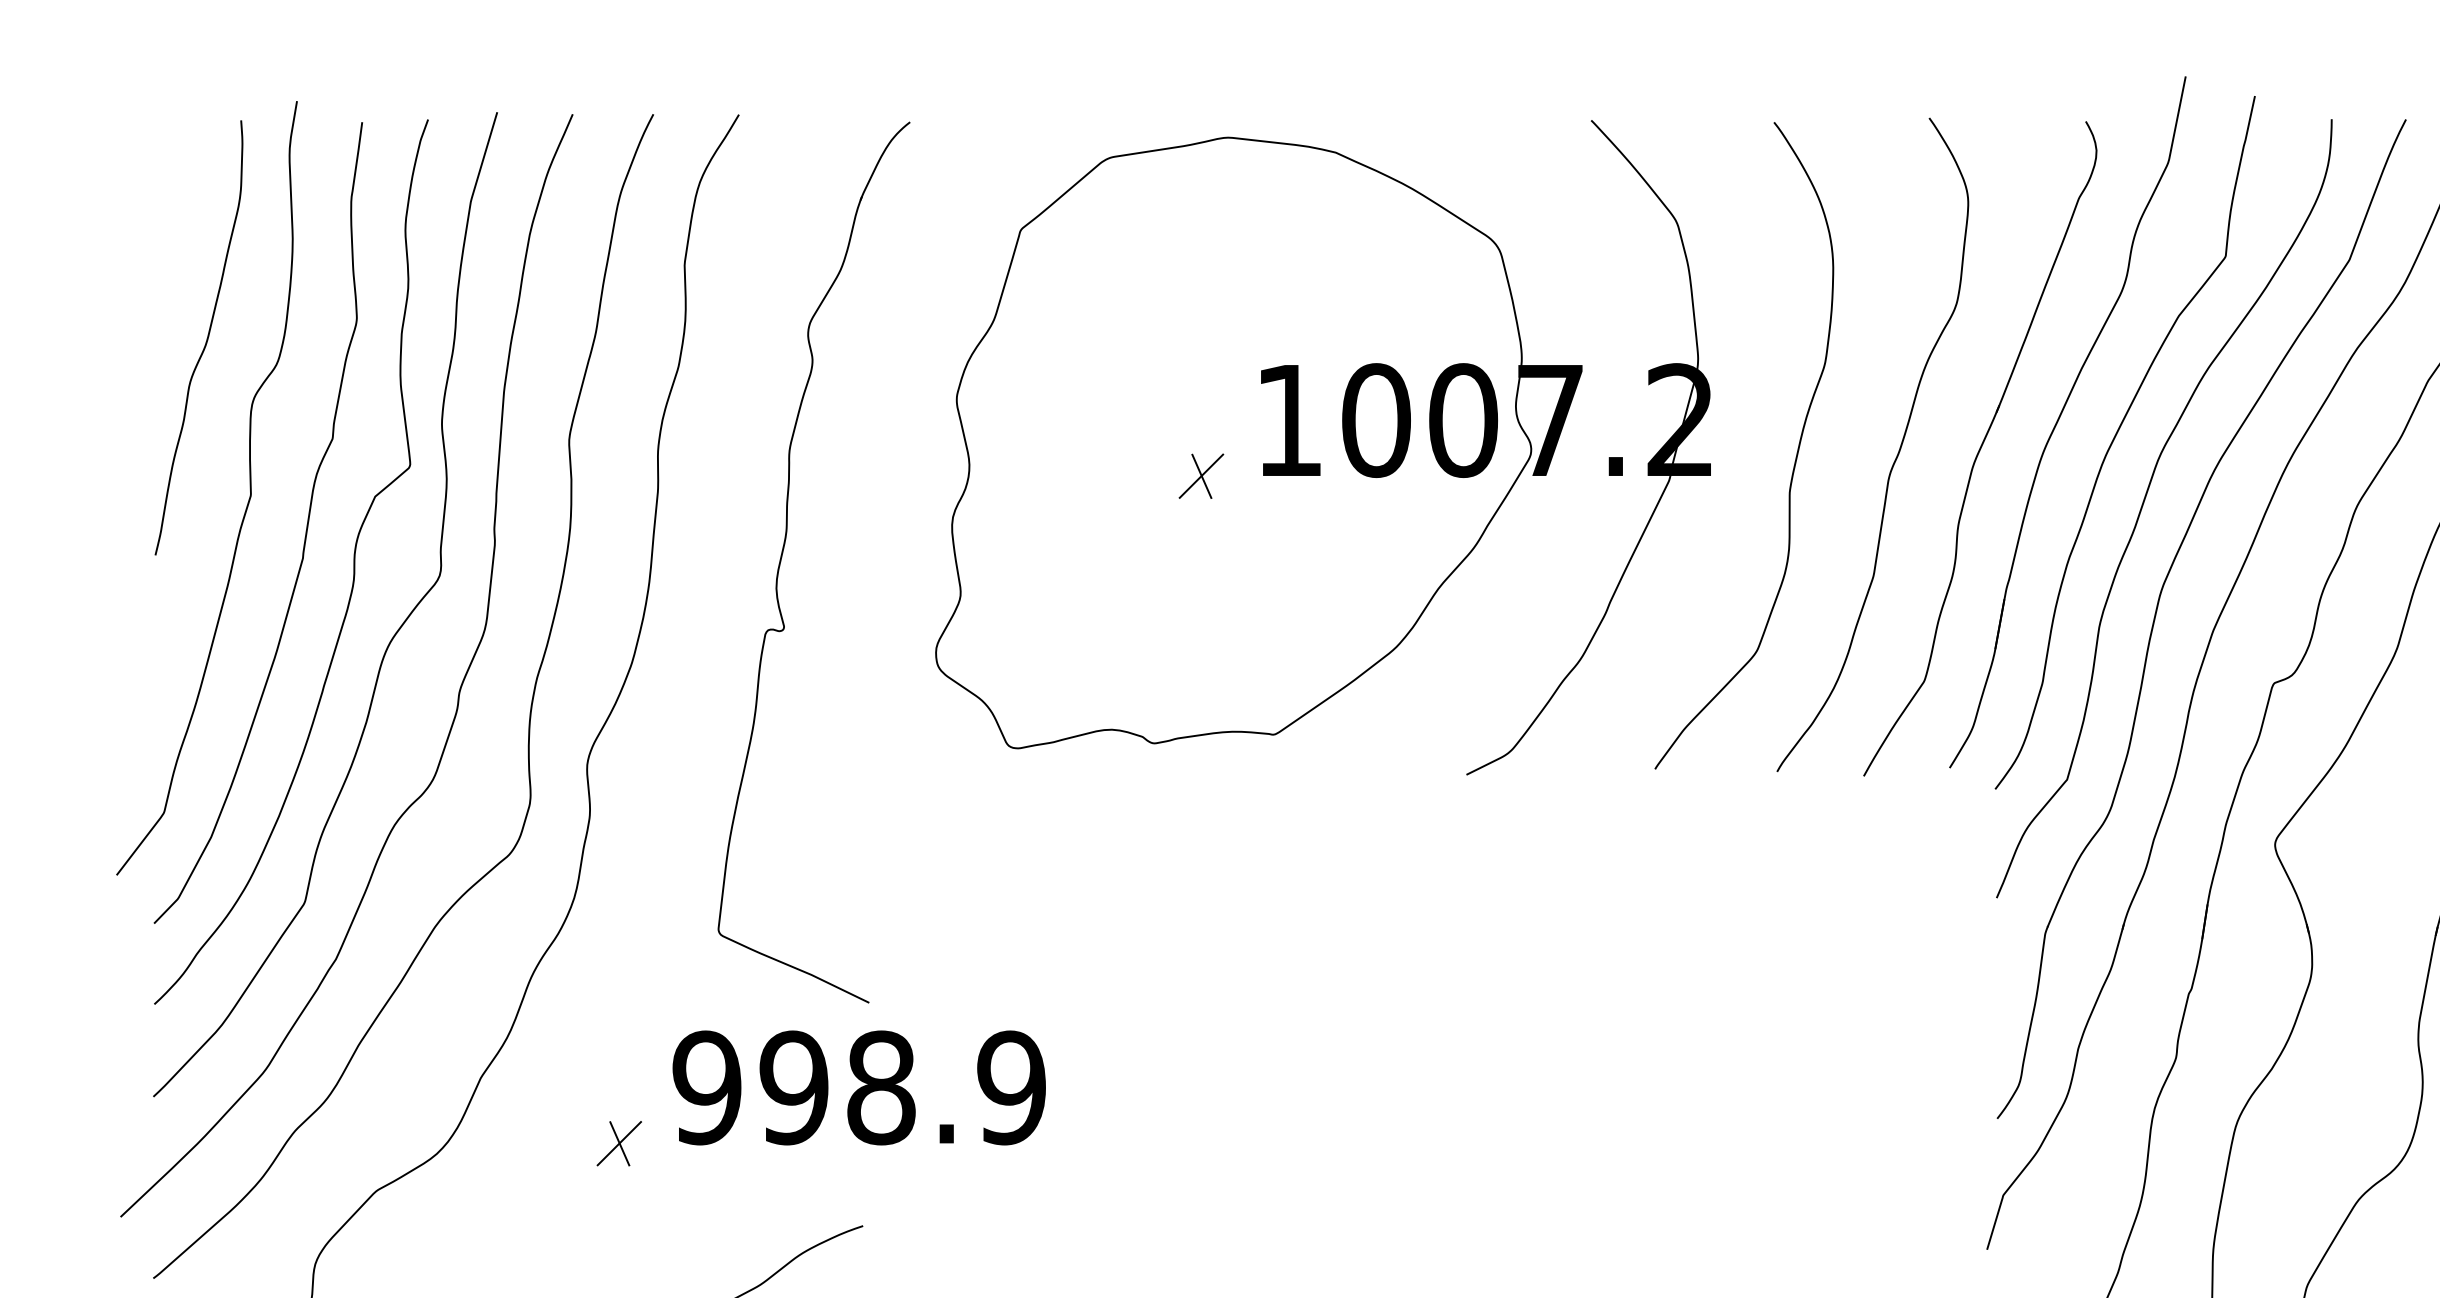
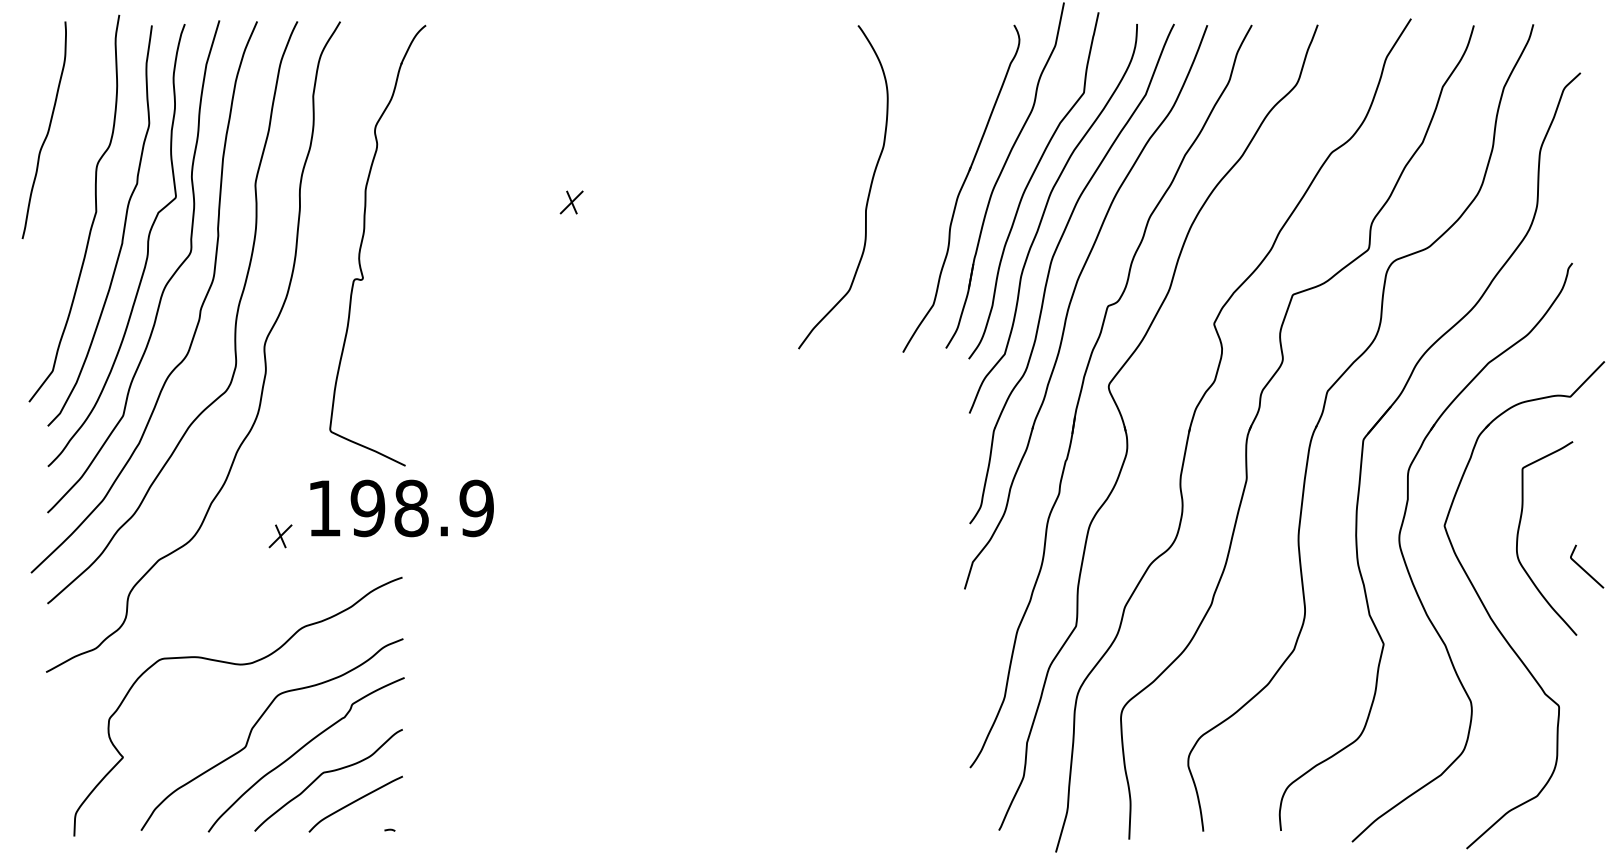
curve: (205, 338) -> (47, 130), moved
part: (1322, 448) -> (632, 188), removed
curve: (1894, 456) -> (918, 192), removed
text: (707, 1088) -> (324, 508), 998.9 -> 198.9

